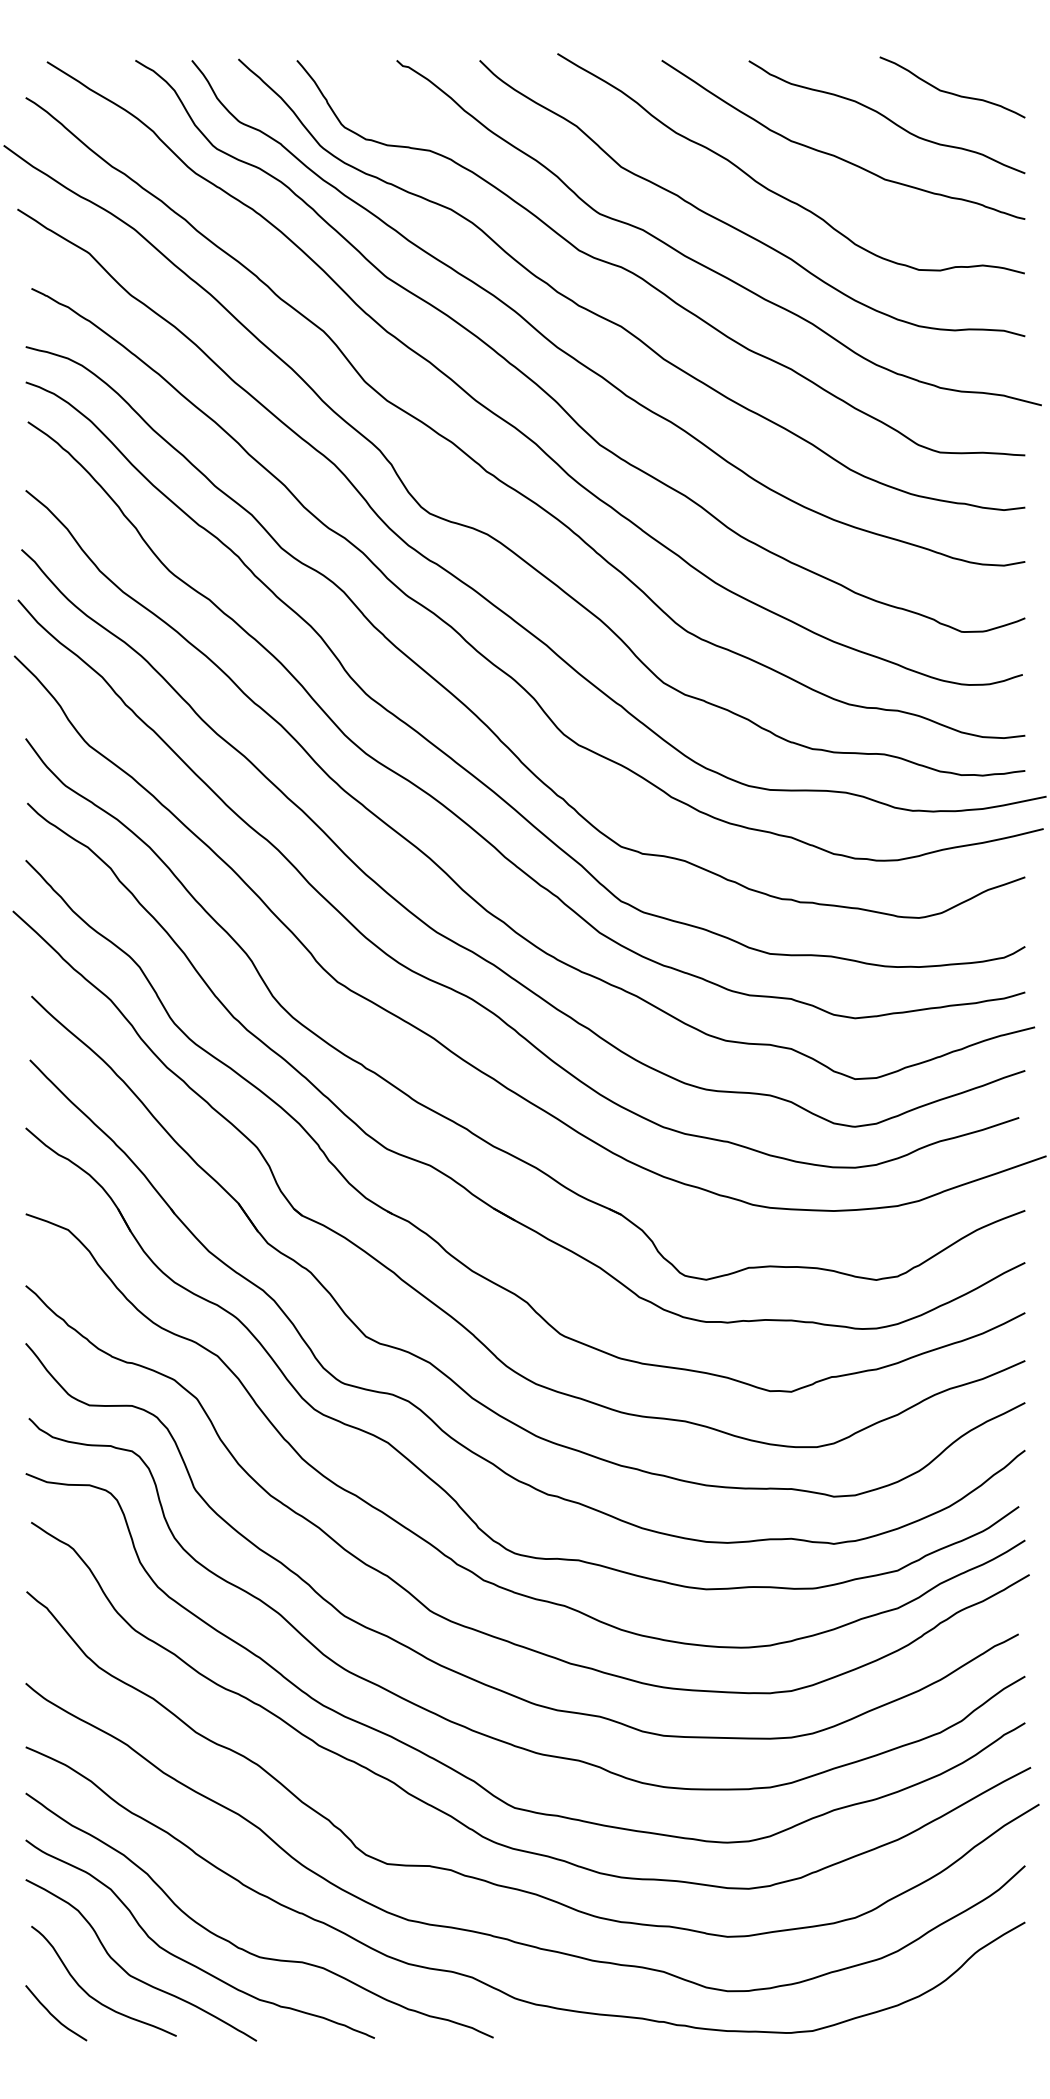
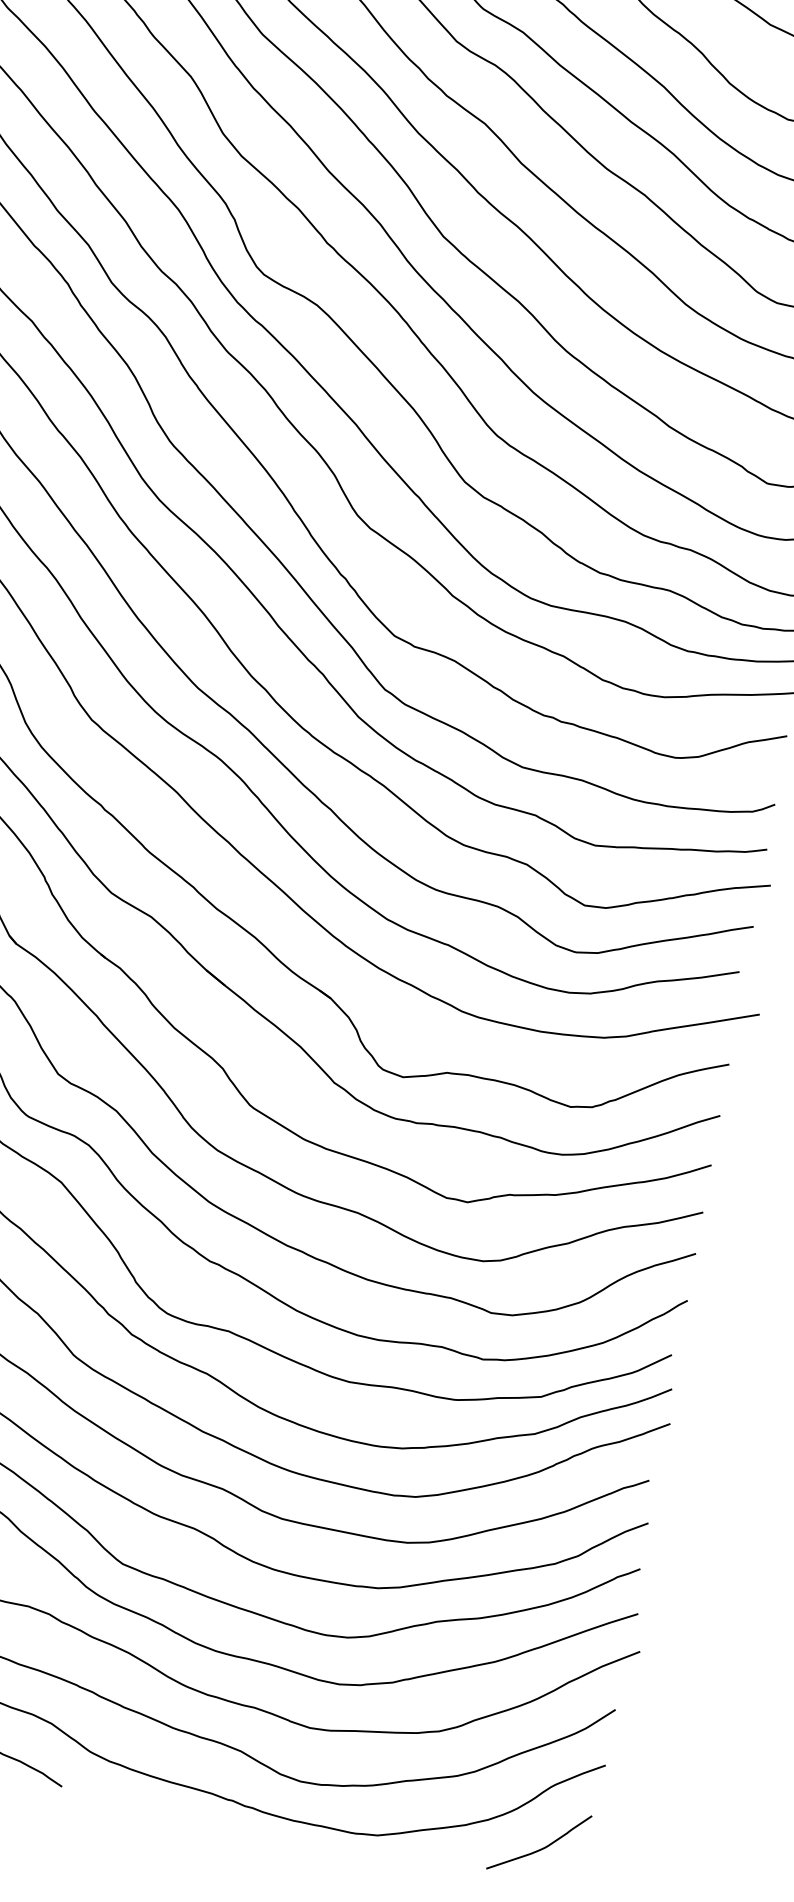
curve: (975, 2015) -> (540, 1848), added

